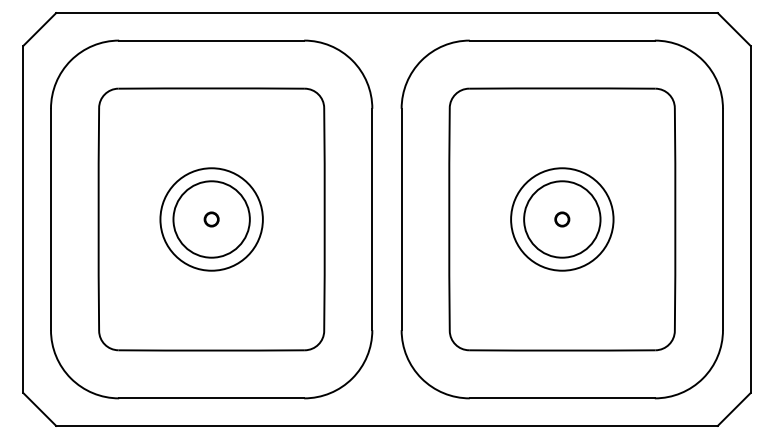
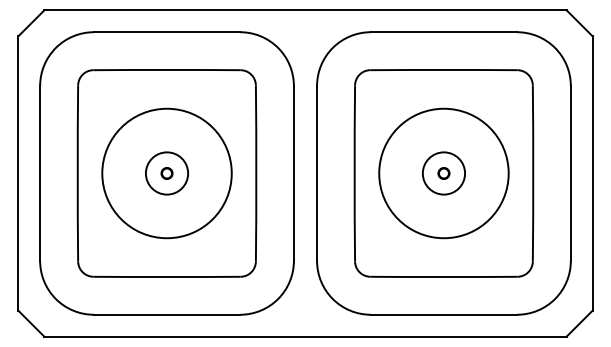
circle: (210, 219) -> (166, 173), size x0.7
circle: (210, 219) -> (166, 173), size x1.6
circle: (561, 219) -> (443, 173), size x0.7
circle: (561, 219) -> (443, 173), size x1.6

